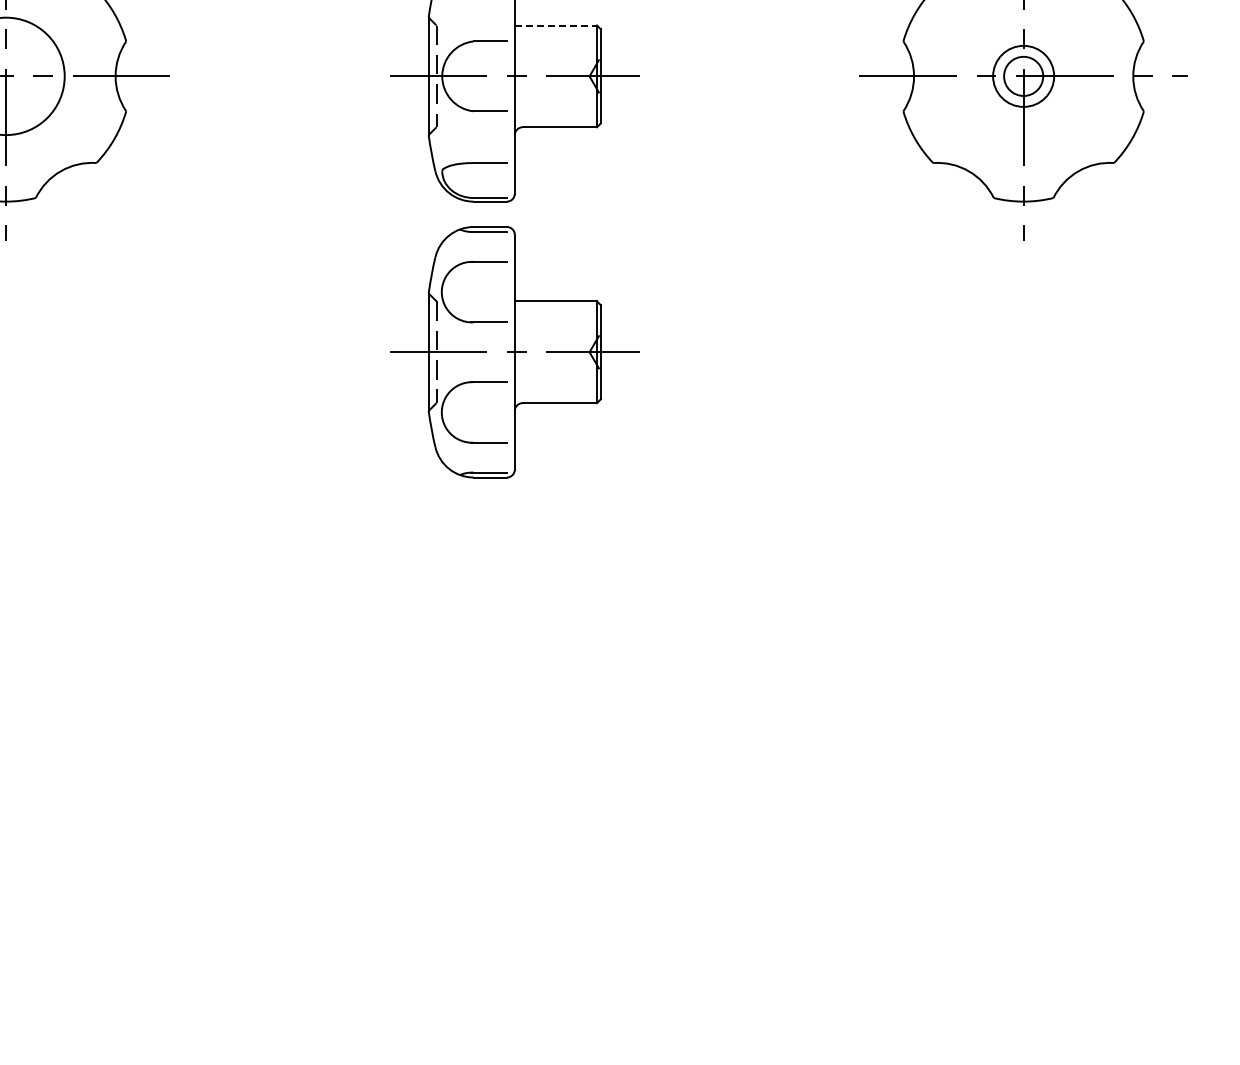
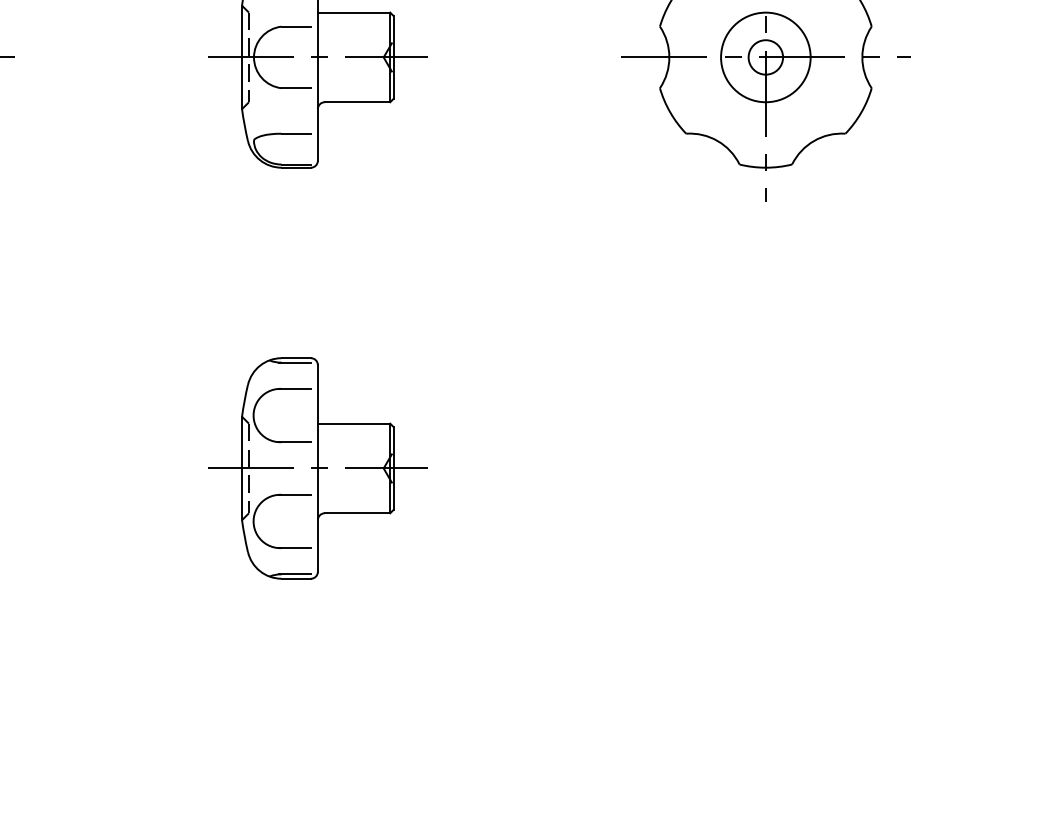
line: (556, 25) -> (354, 12), dashed -> solid
circle: (1023, 76) -> (765, 57), size x1.67
part: (514, 352) -> (317, 468), moved

